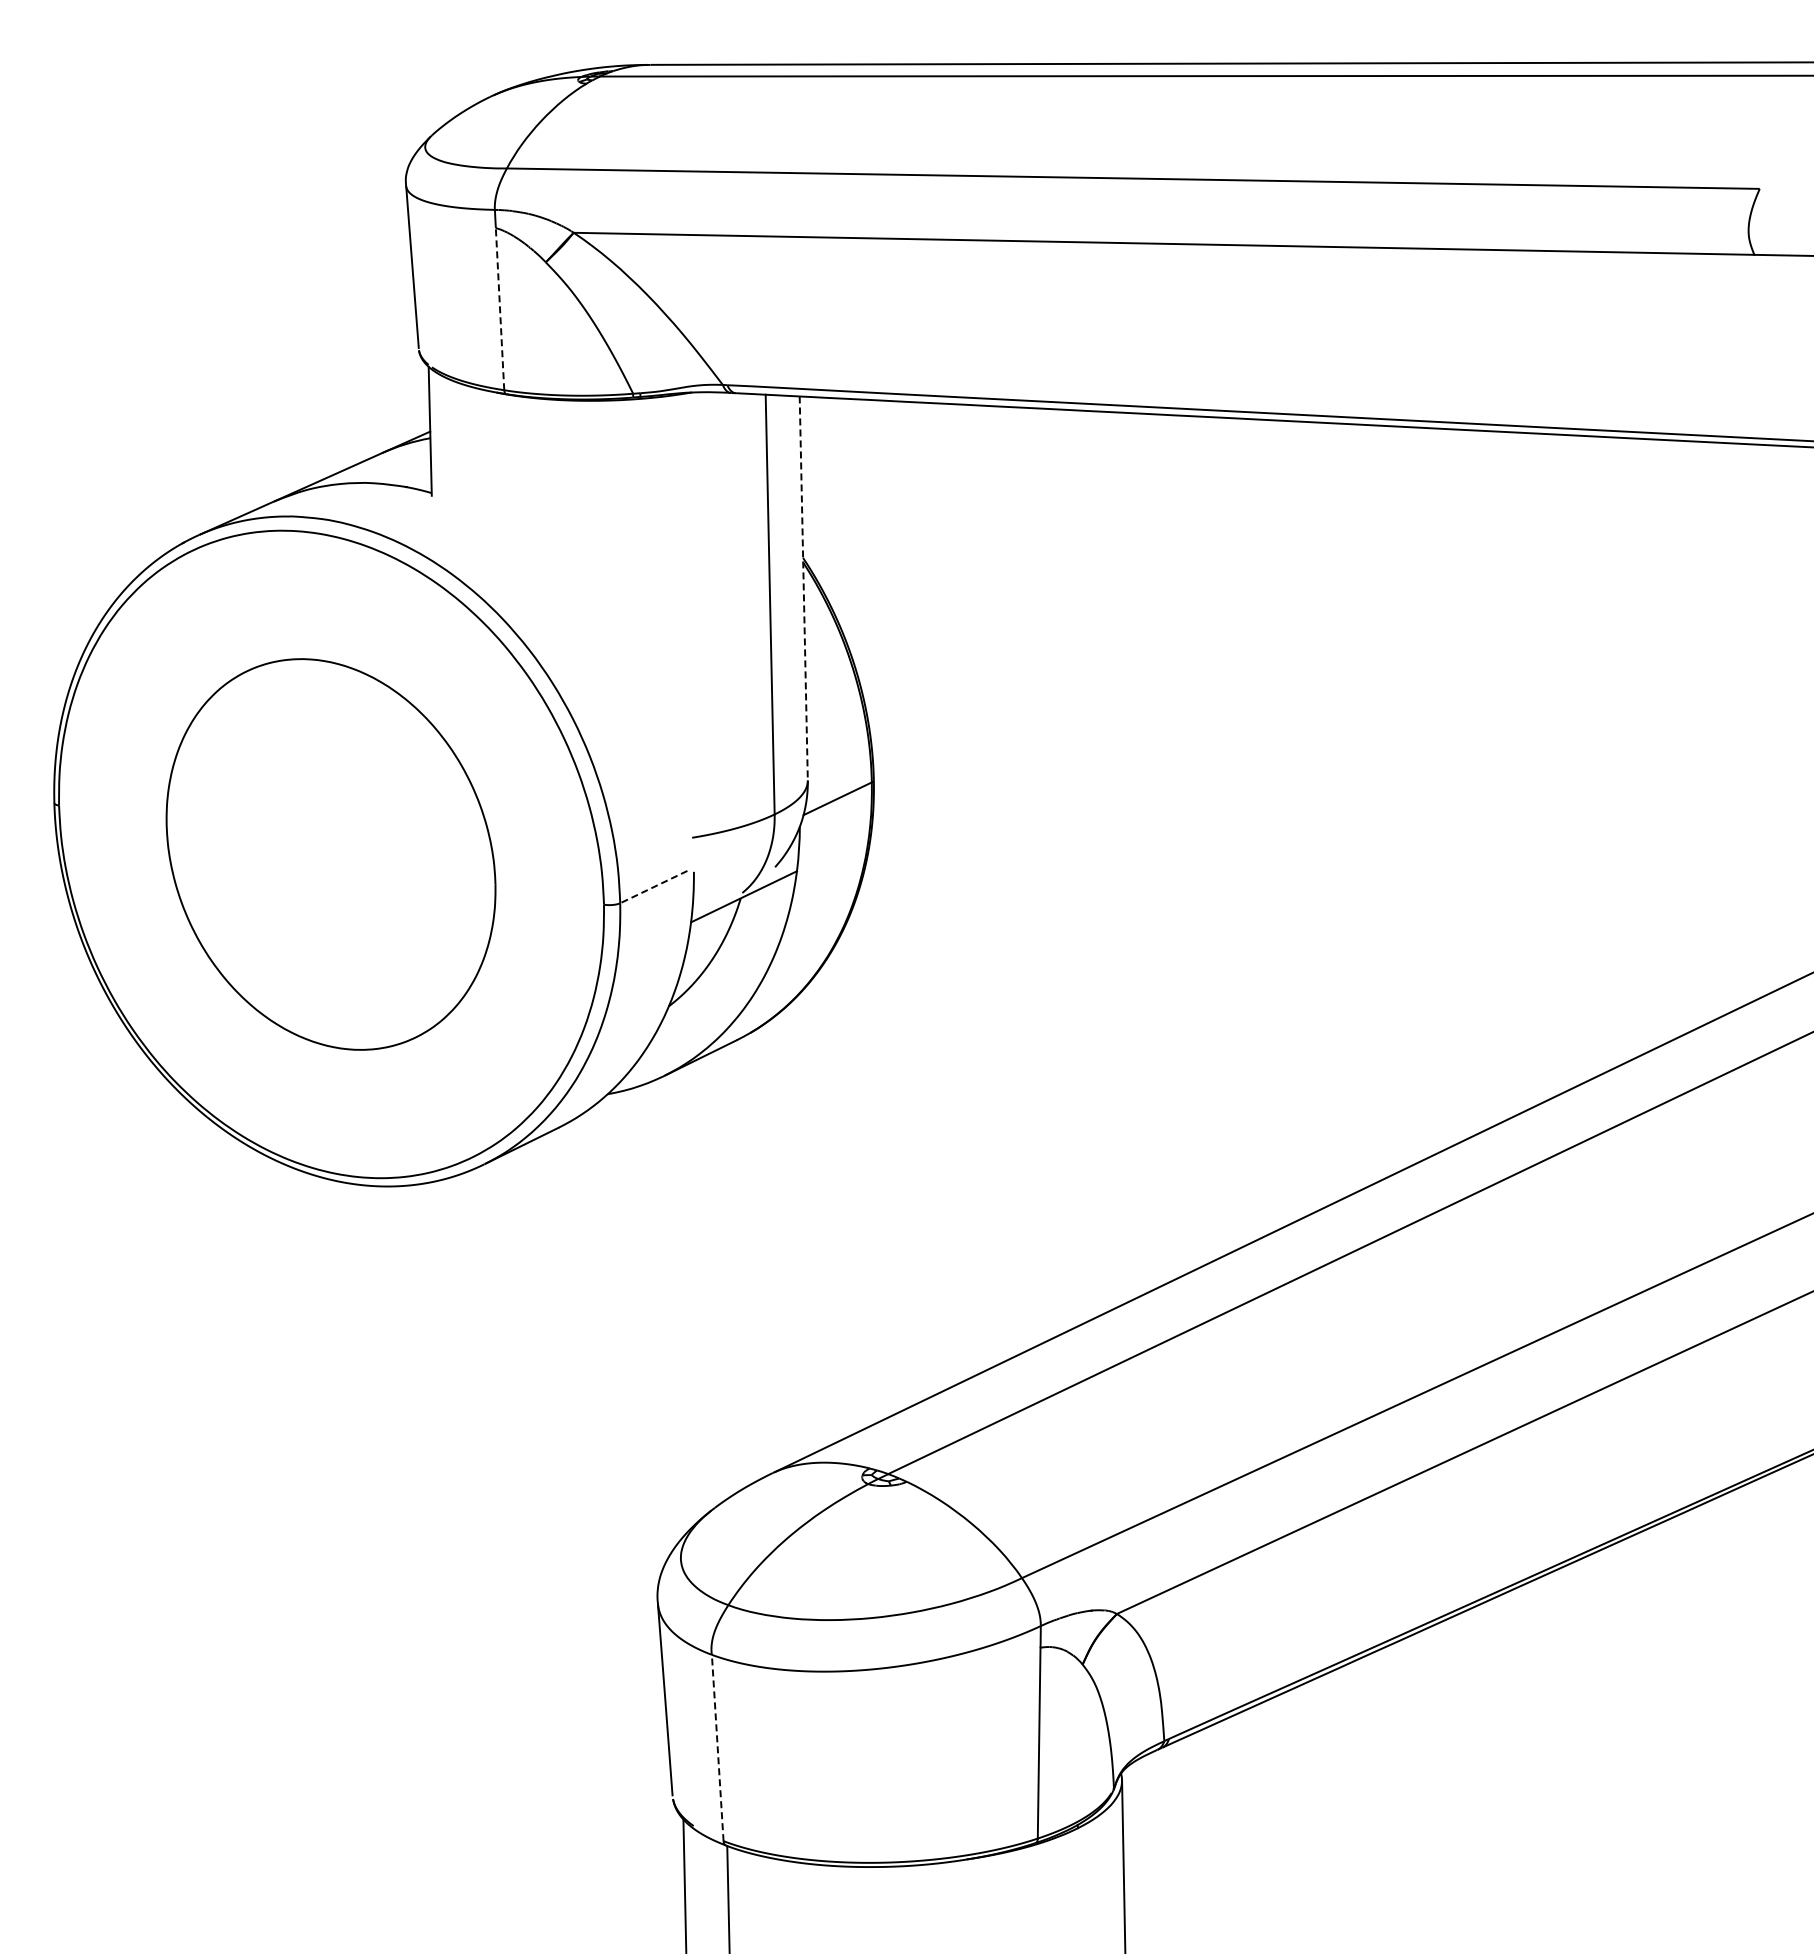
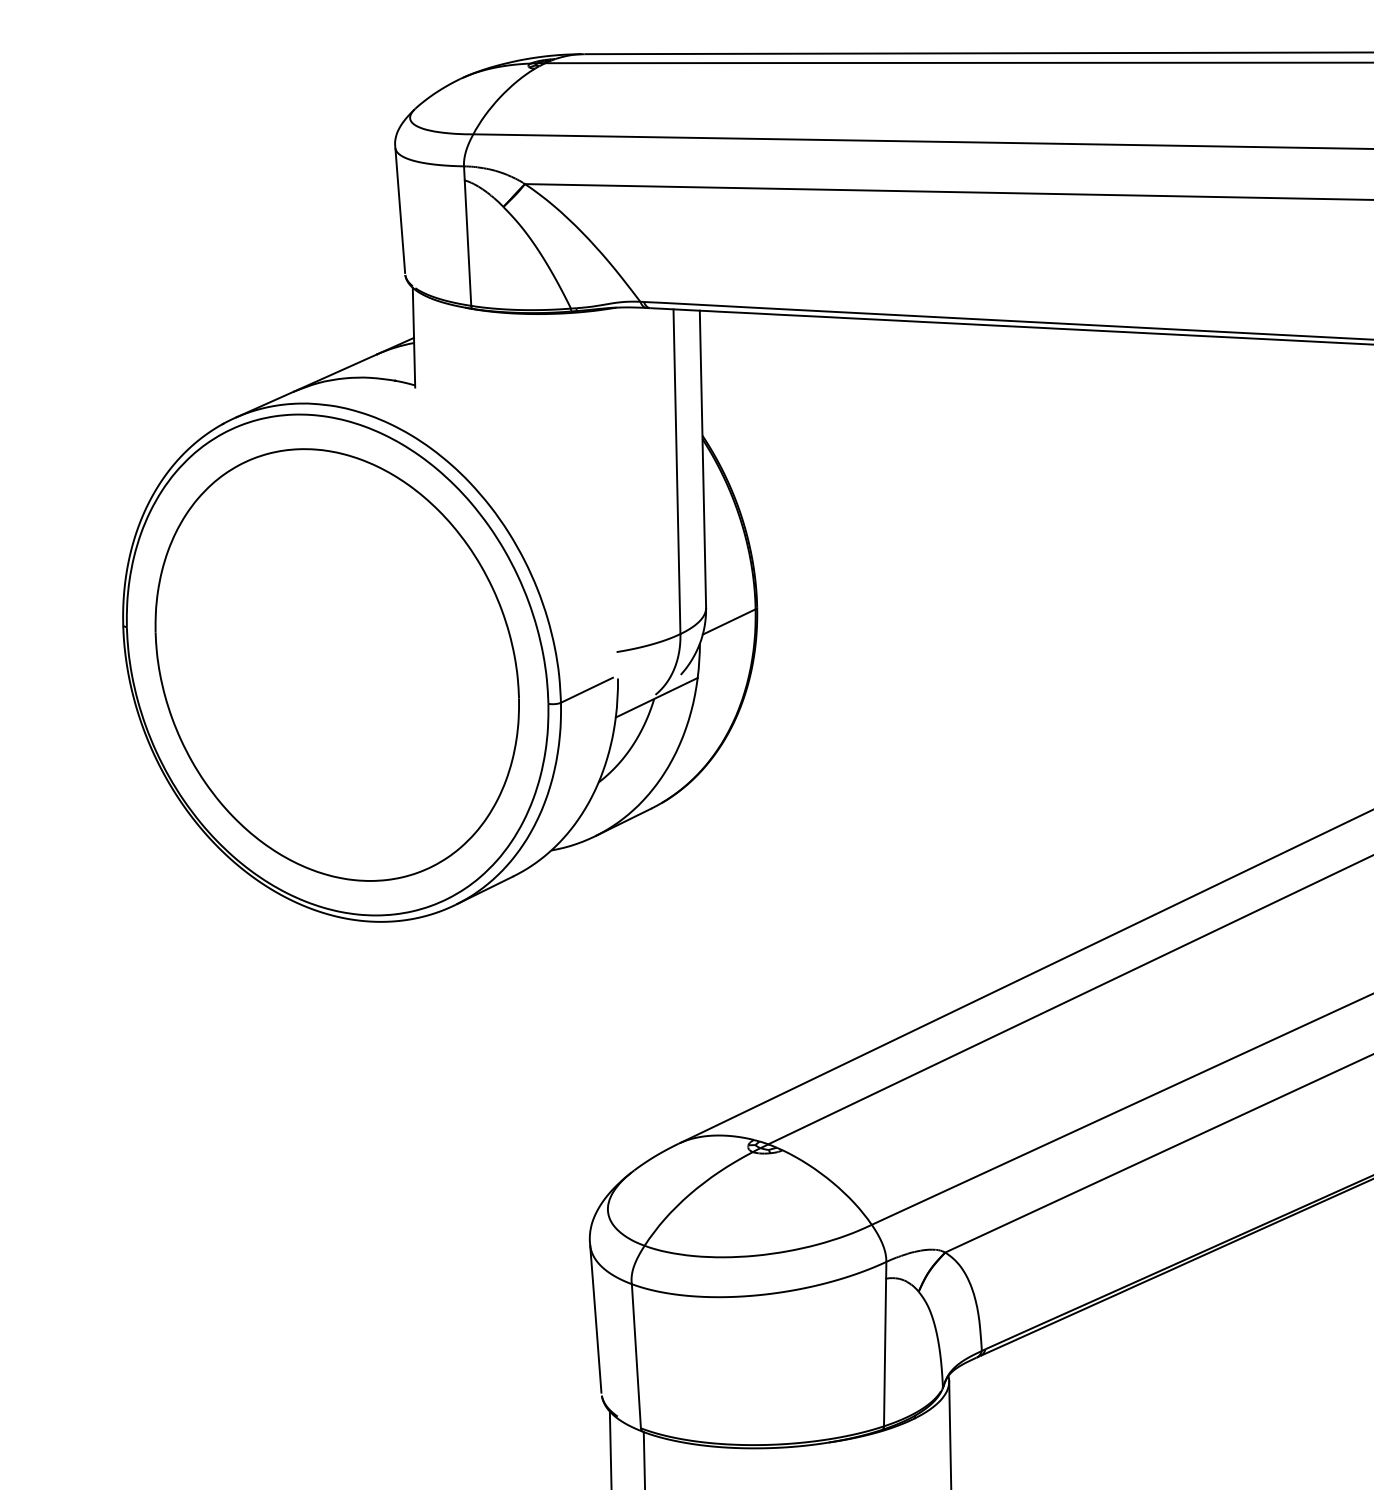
line: (500, 308) -> (468, 242), dashed -> solid
line: (803, 588) -> (702, 459), dashed -> solid
part: (330, 854) -> (336, 665), size x1.43
line: (653, 887) -> (586, 690), dashed -> solid
line: (717, 1747) -> (636, 1355), dashed -> solid

